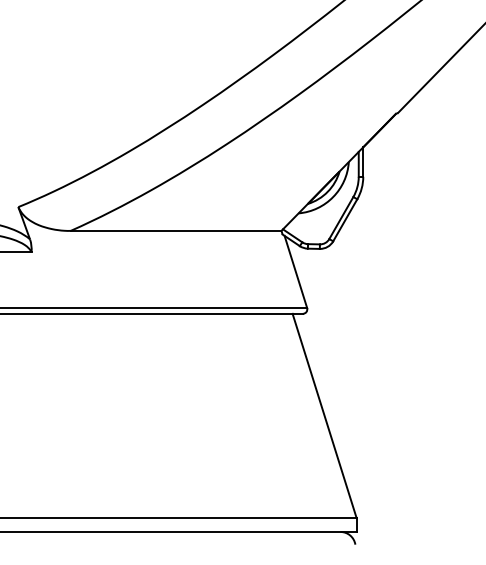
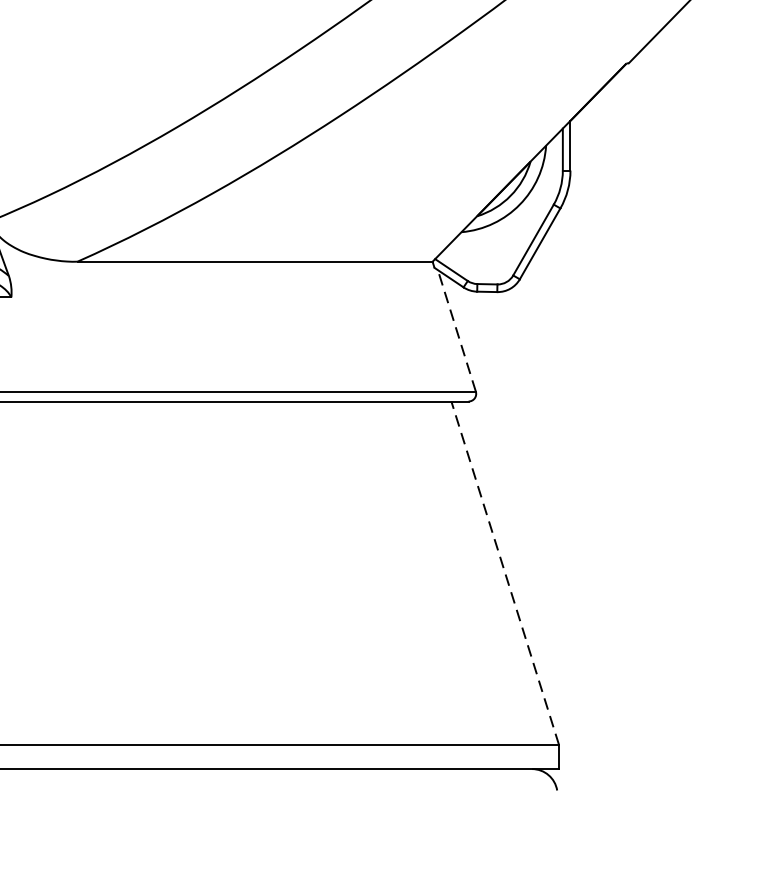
line: (295, 271) -> (456, 330), solid -> dashed
line: (324, 415) -> (505, 572), solid -> dashed

